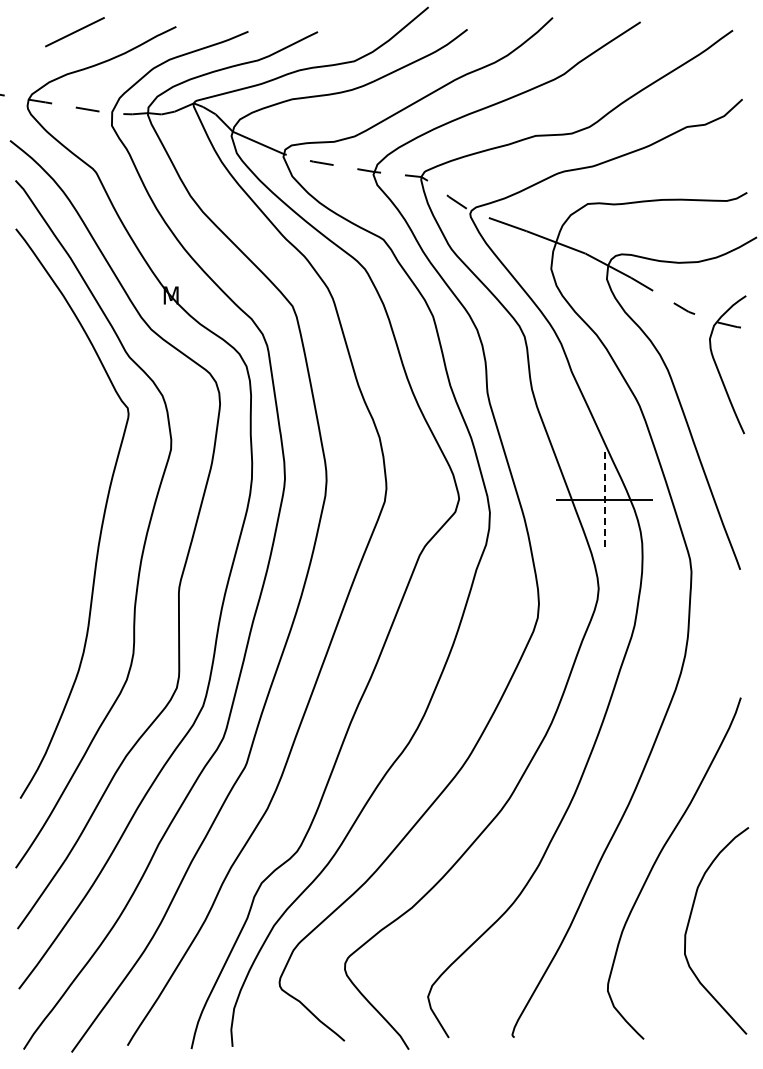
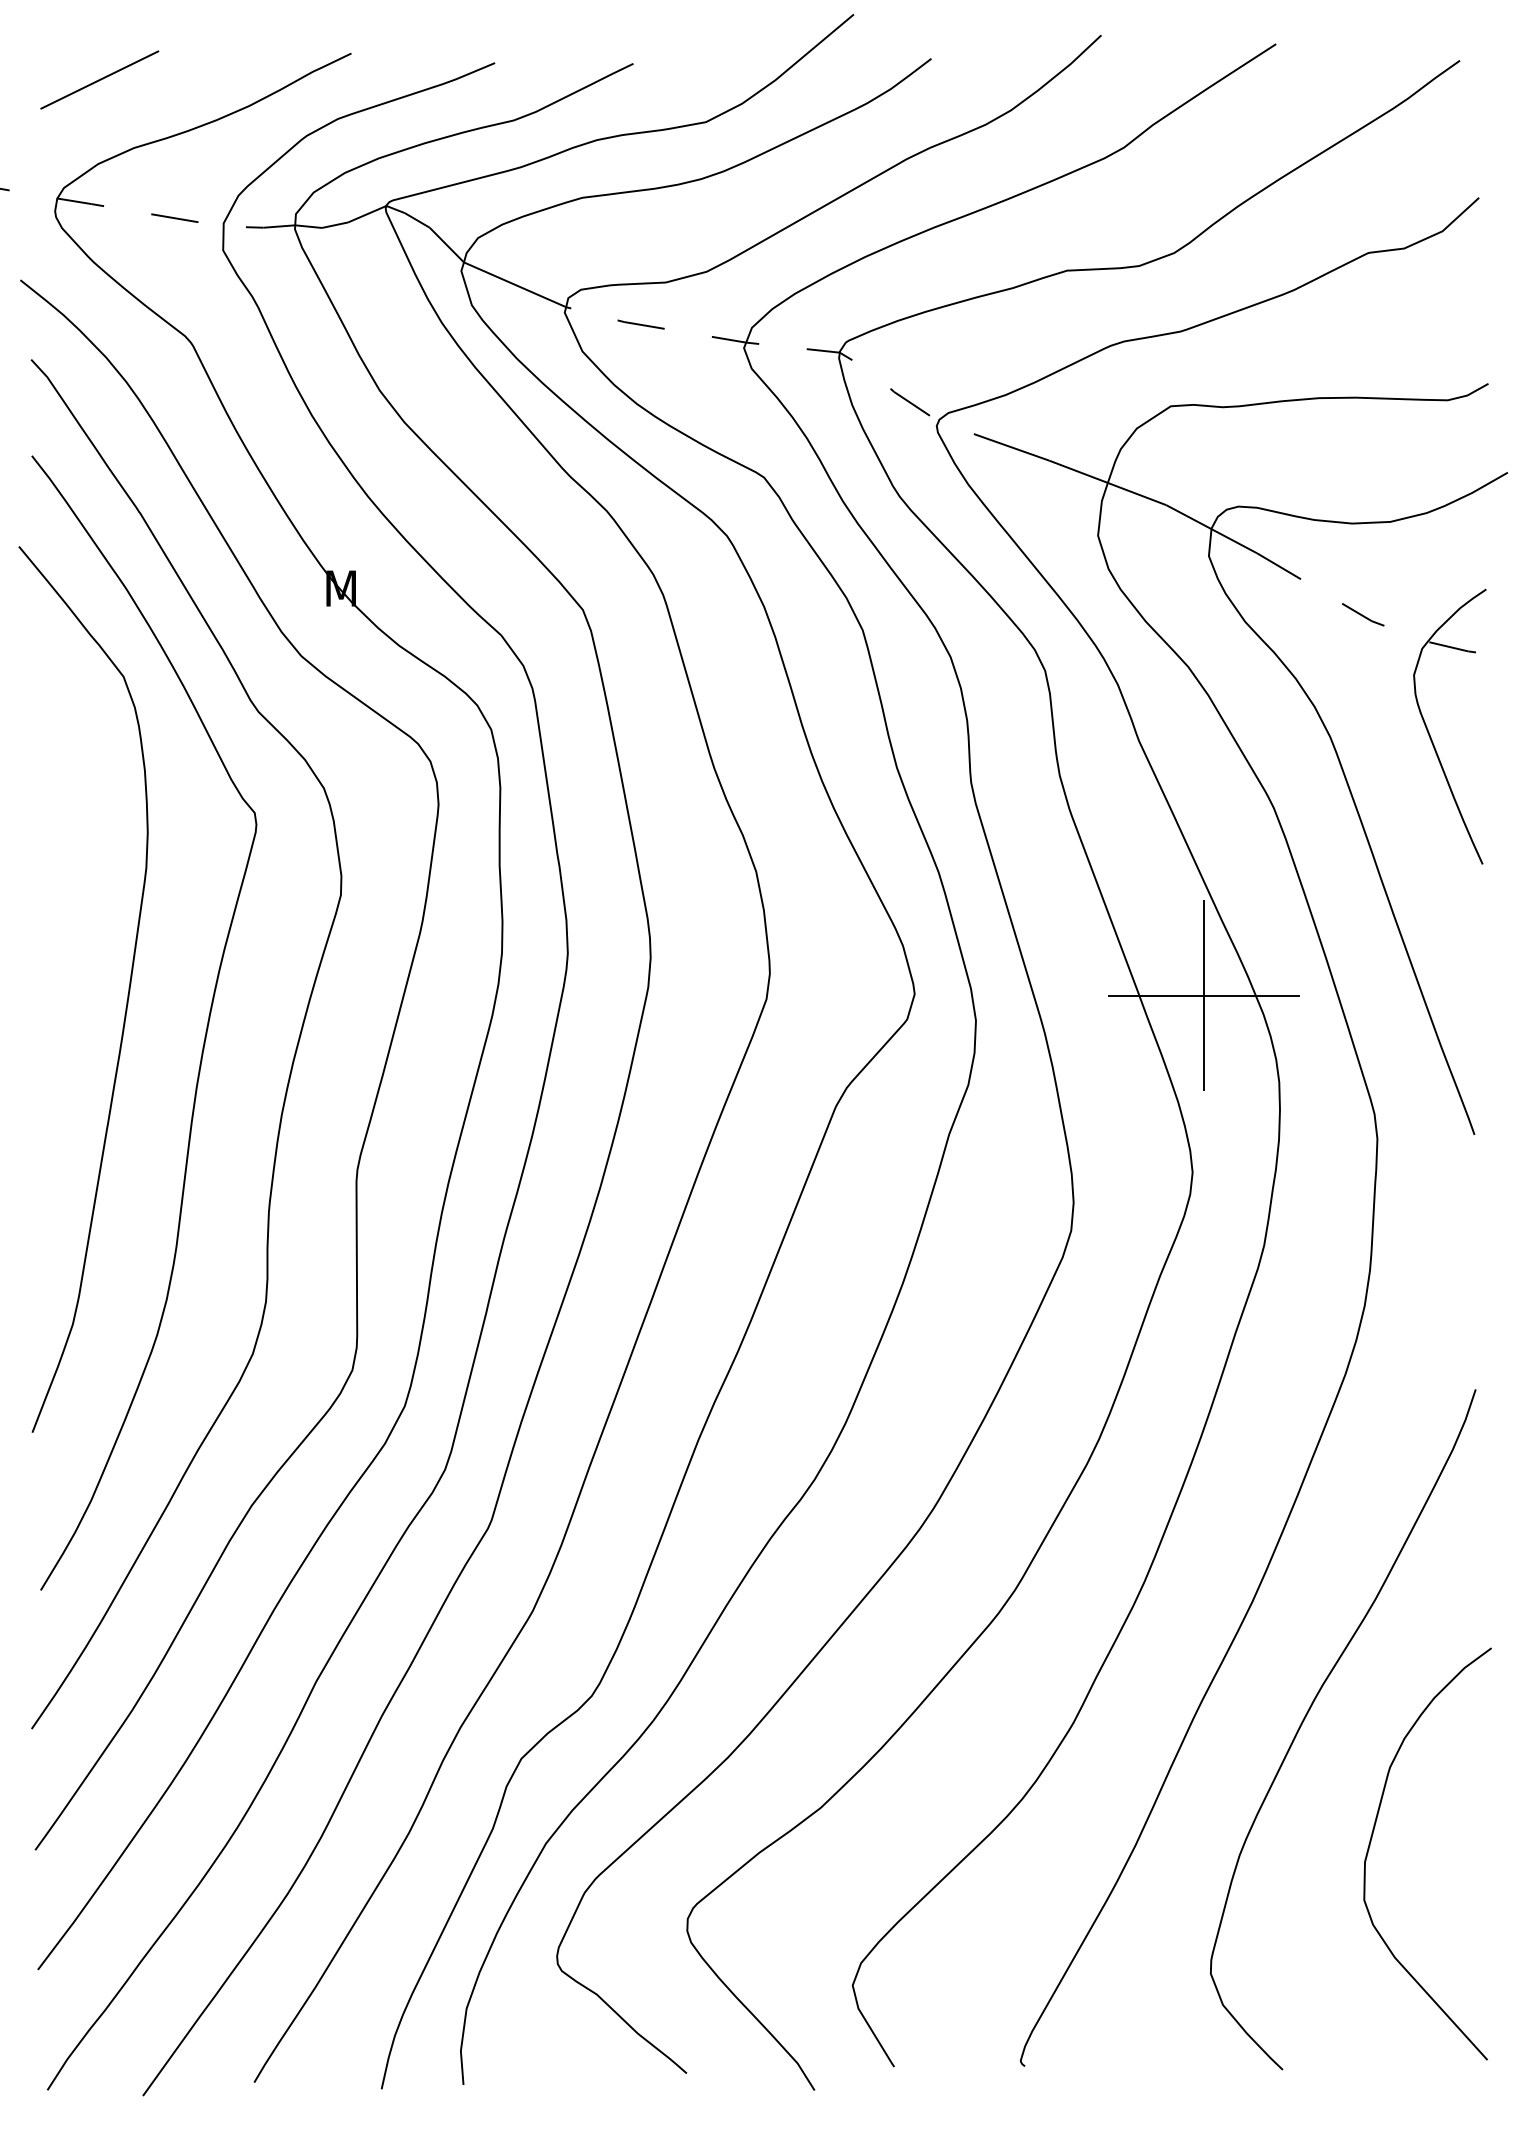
line: (74, 32) -> (98, 80), moved
curve: (63, 497) -> (126, 990), added
line: (604, 500) -> (1204, 996), dashed -> solid

